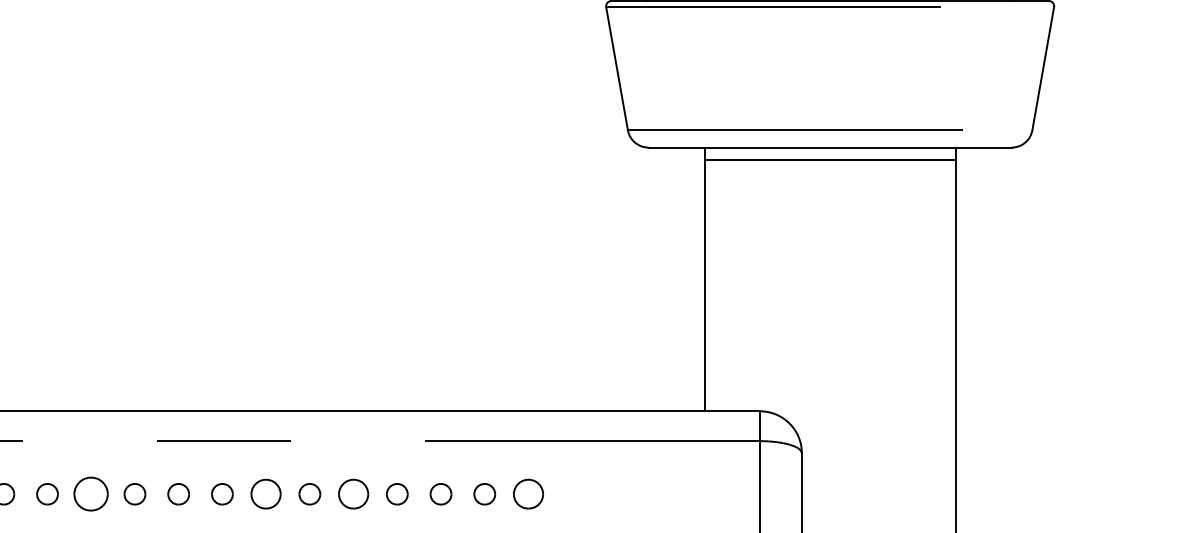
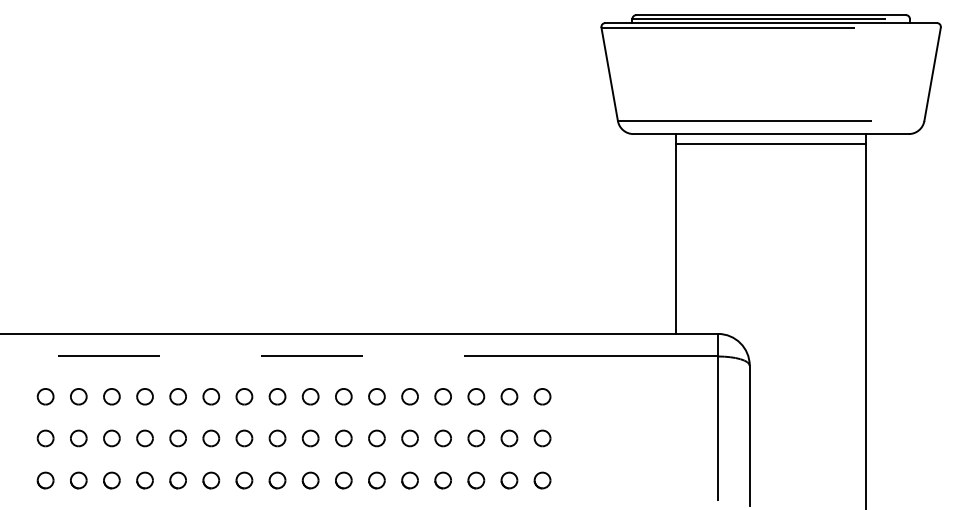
part: (91, 493) -> (211, 396), size x0.62
part: (265, 493) -> (343, 396), size x0.71
part: (352, 493) -> (409, 396), size x0.71
part: (528, 493) -> (542, 396), size x0.71

